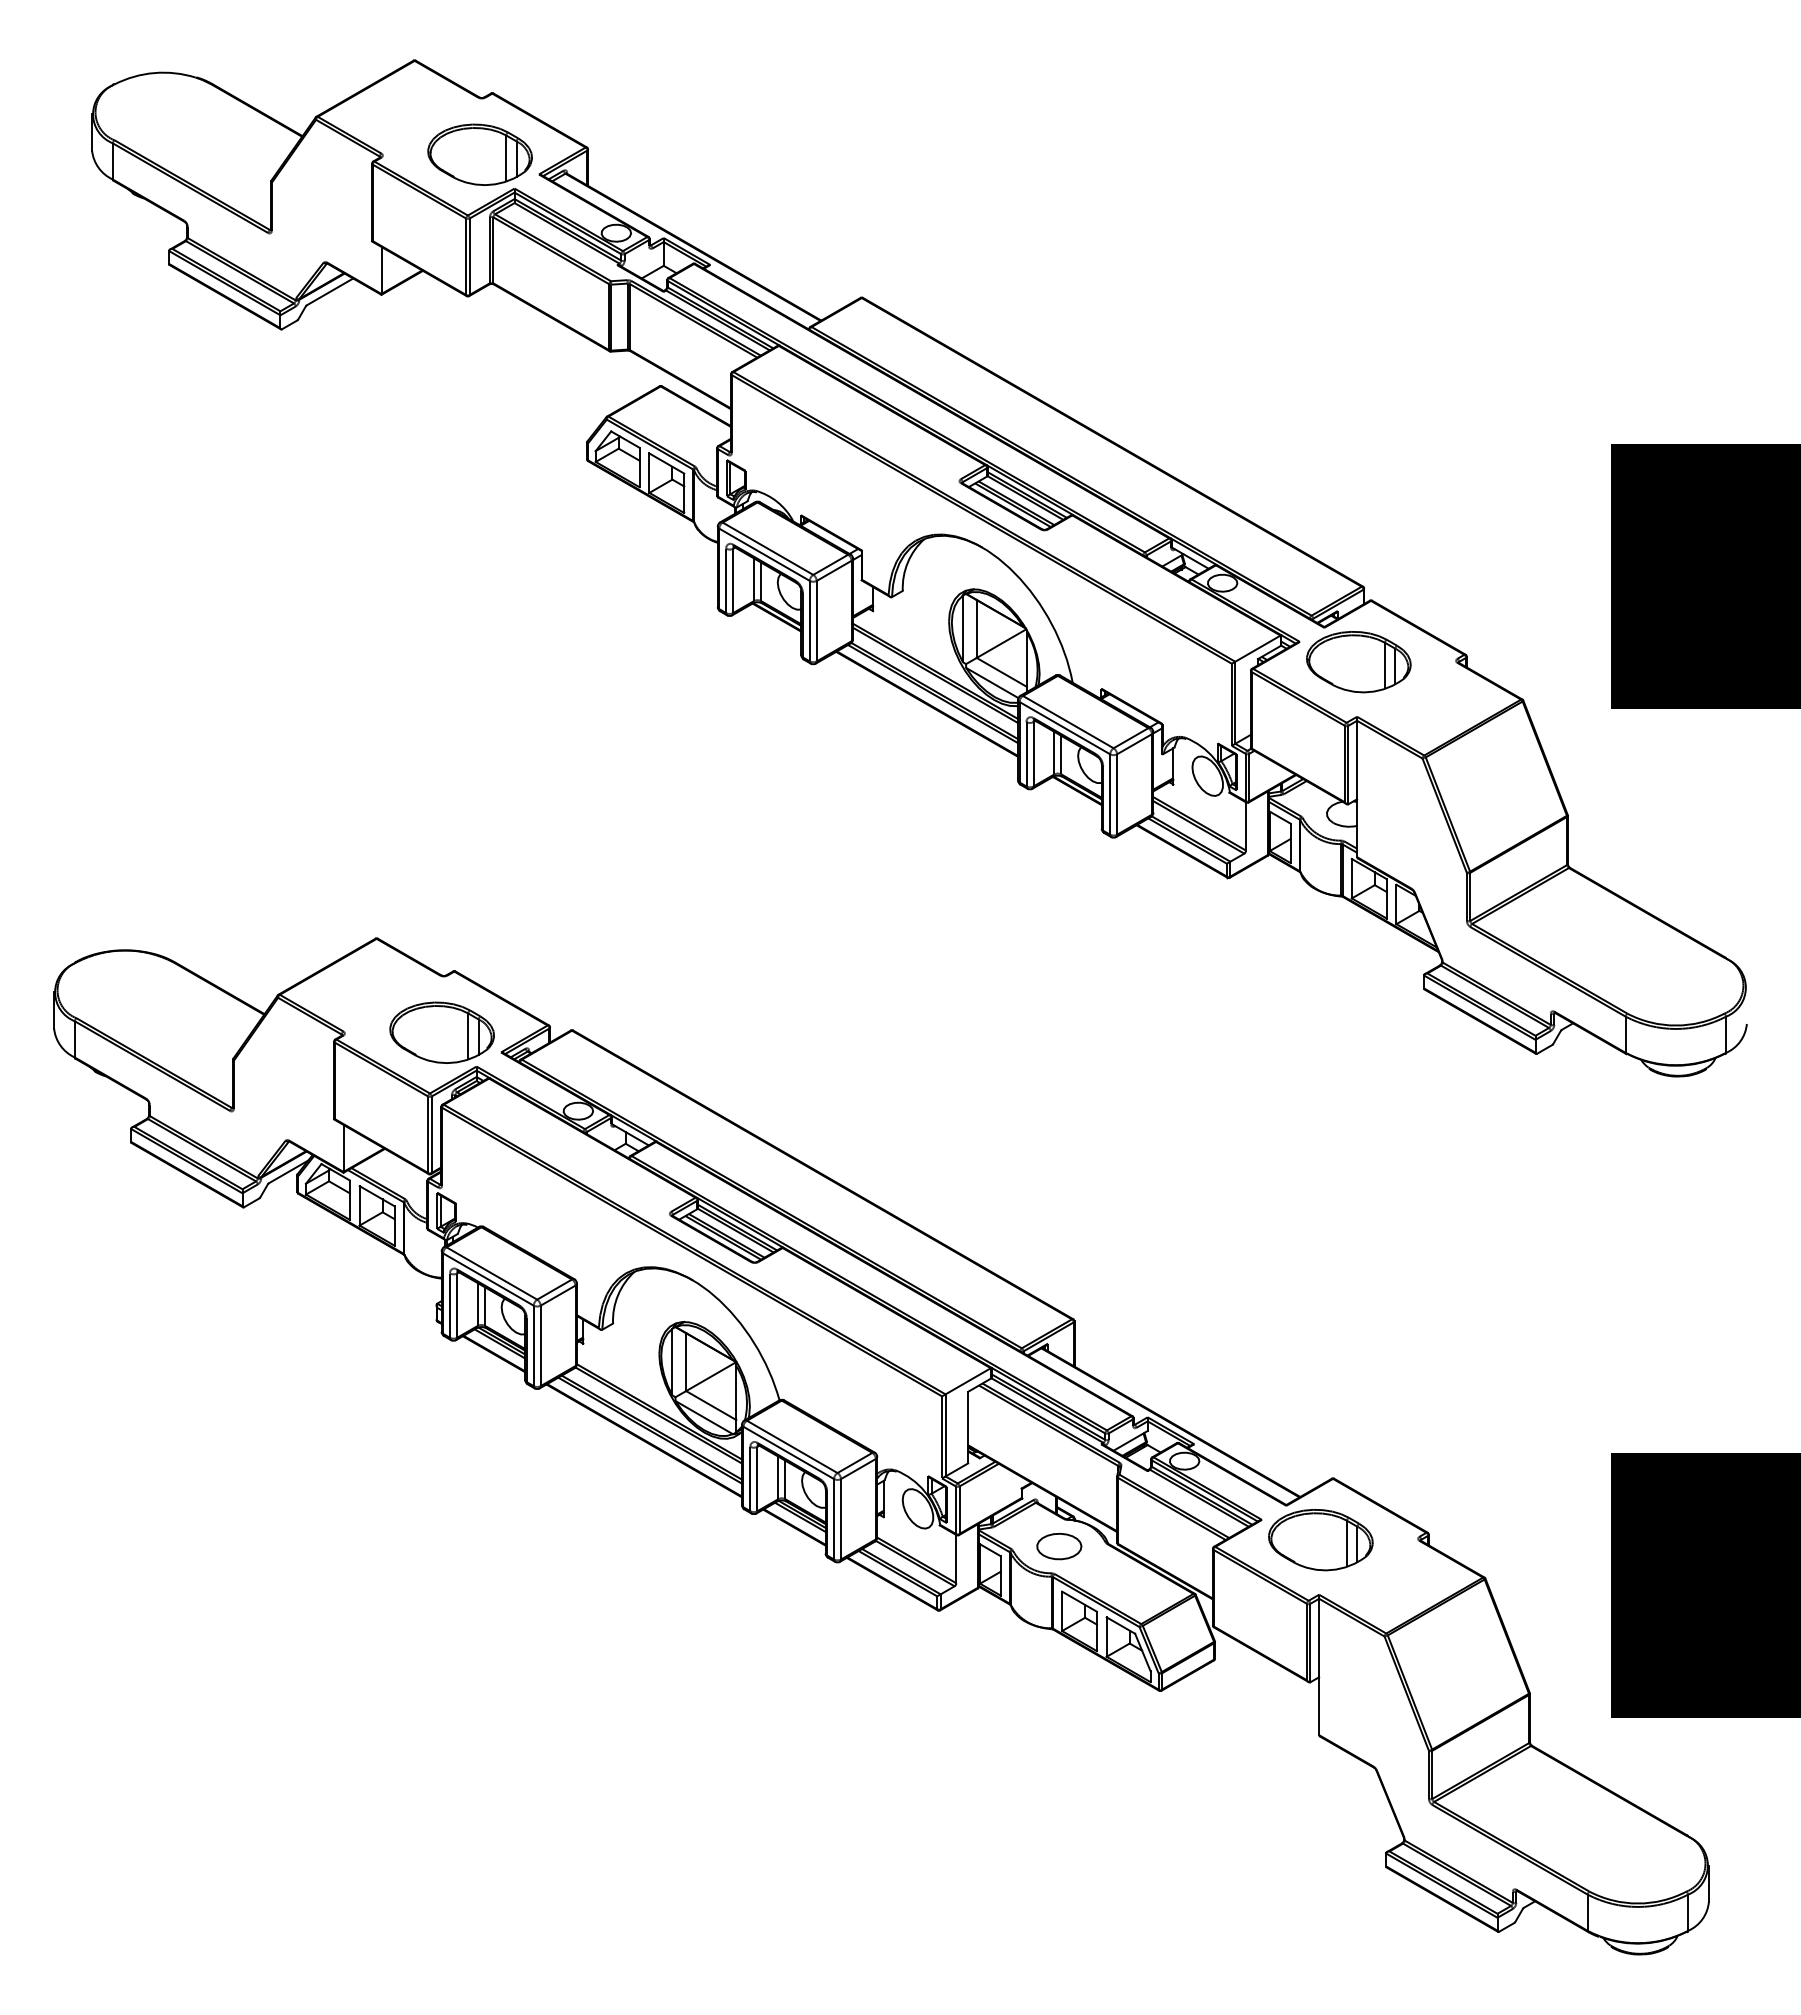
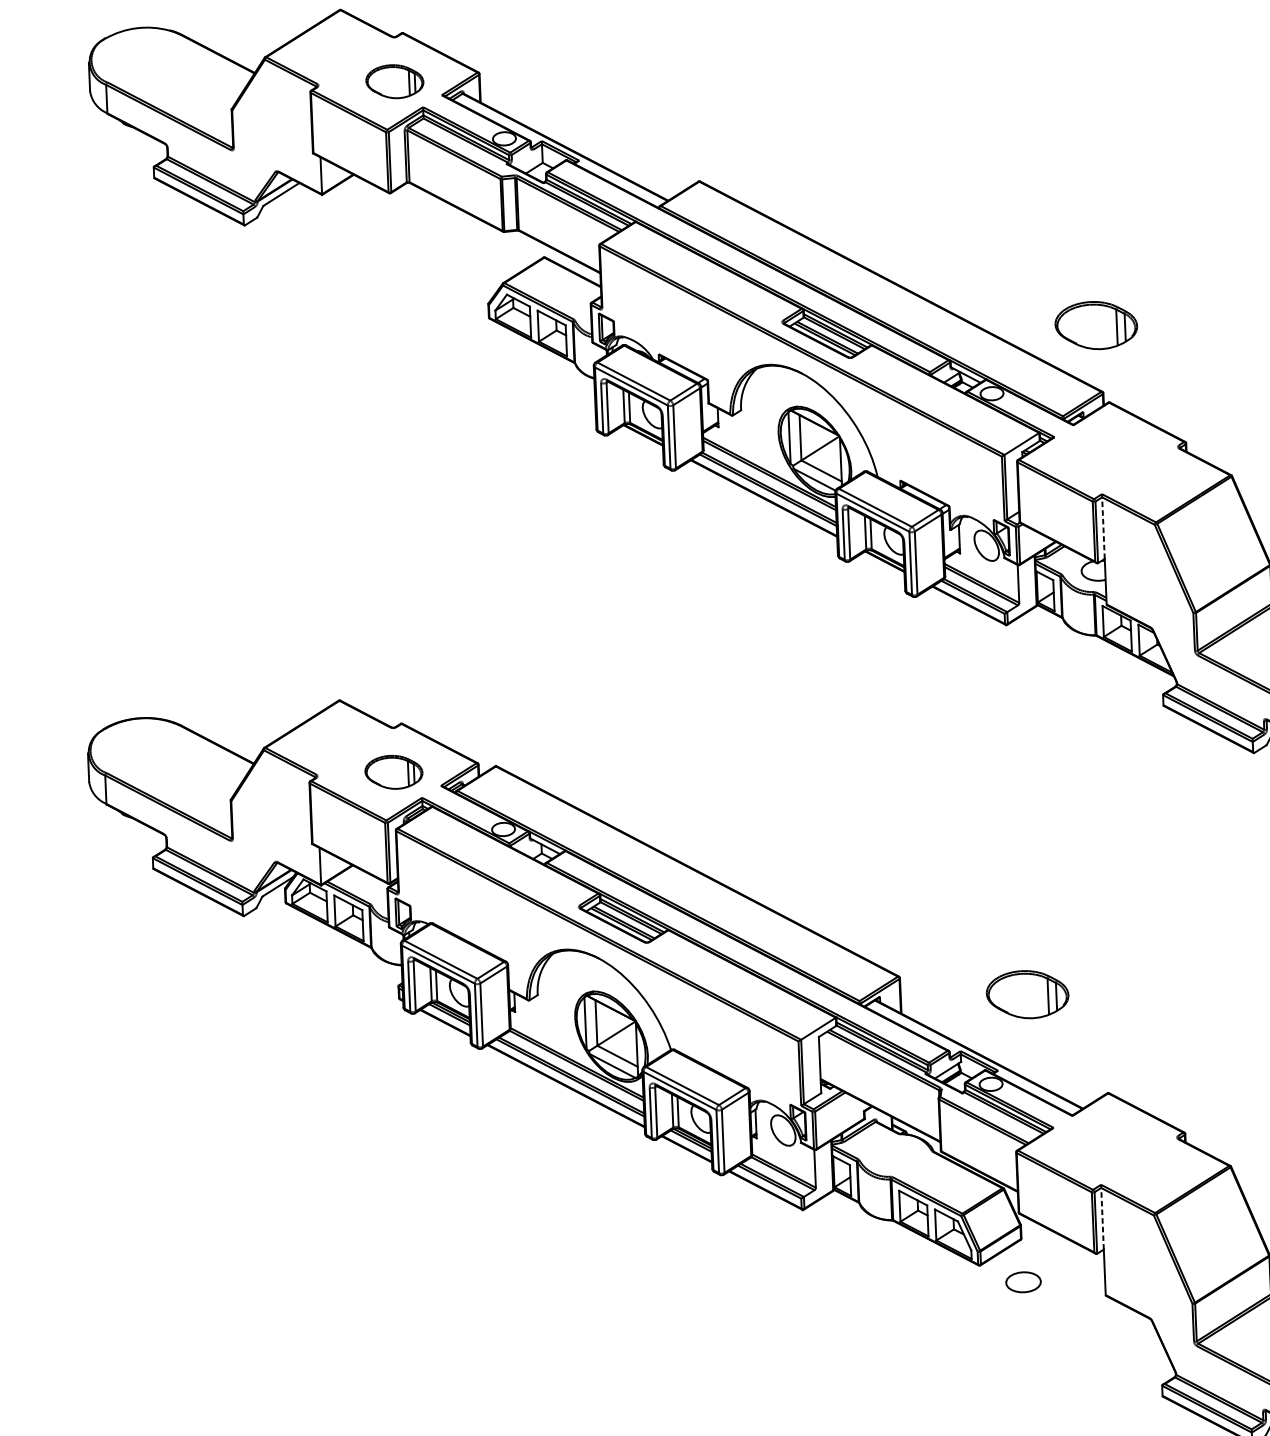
part: (479, 154) -> (394, 81), size x0.7
part: (1358, 662) -> (1096, 325), moved
line: (1357, 759) -> (1103, 527), solid -> dashed
part: (441, 1032) -> (393, 772), size x0.7
part: (1320, 1540) -> (1027, 994), moved
part: (1059, 1546) -> (1023, 1282), moved
line: (1319, 1637) -> (1102, 1218), solid -> dashed

